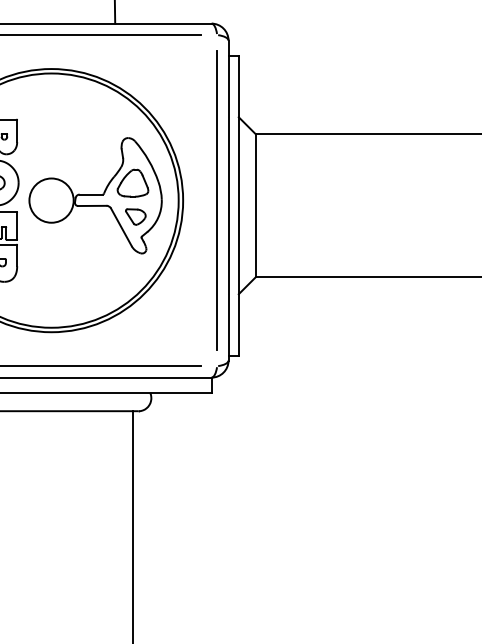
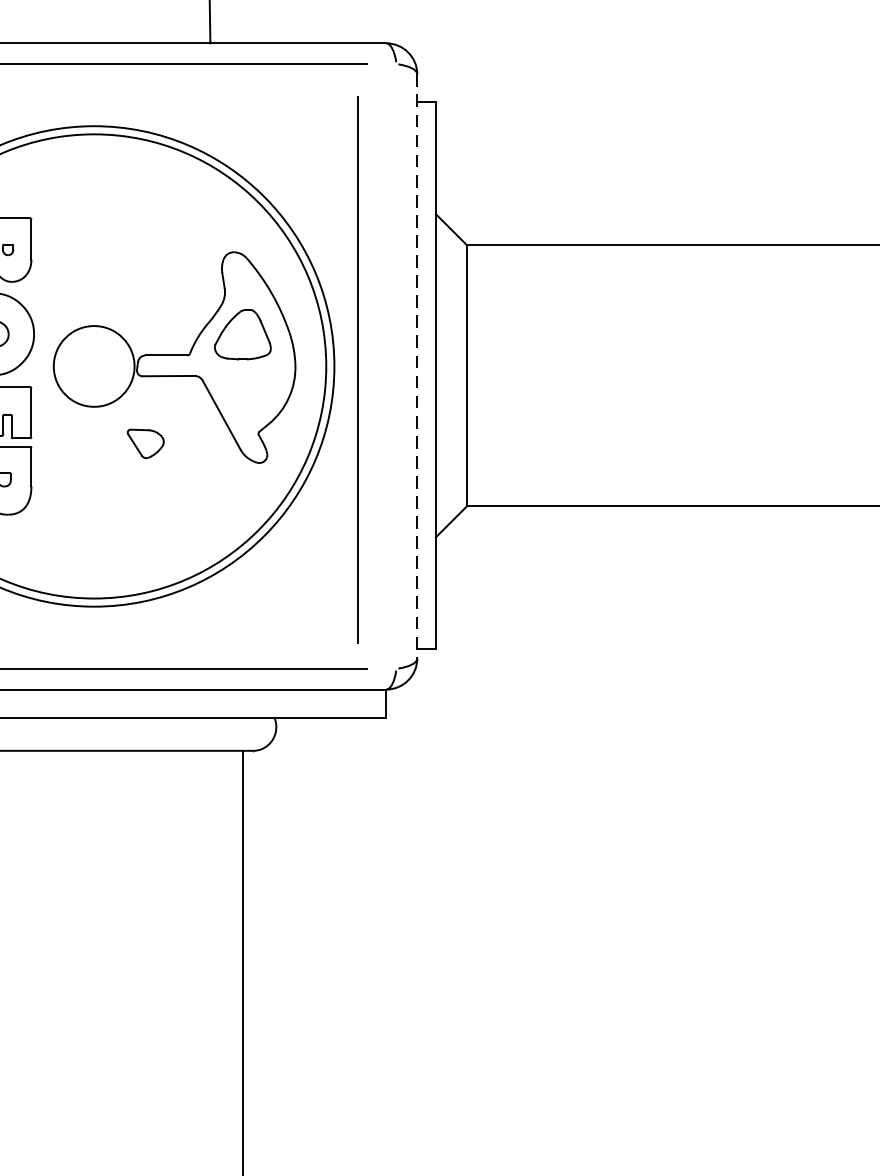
line: (216, 200) -> (356, 369), moved
line: (228, 200) -> (417, 366), solid -> dashed
part: (135, 216) -> (145, 442), moved

